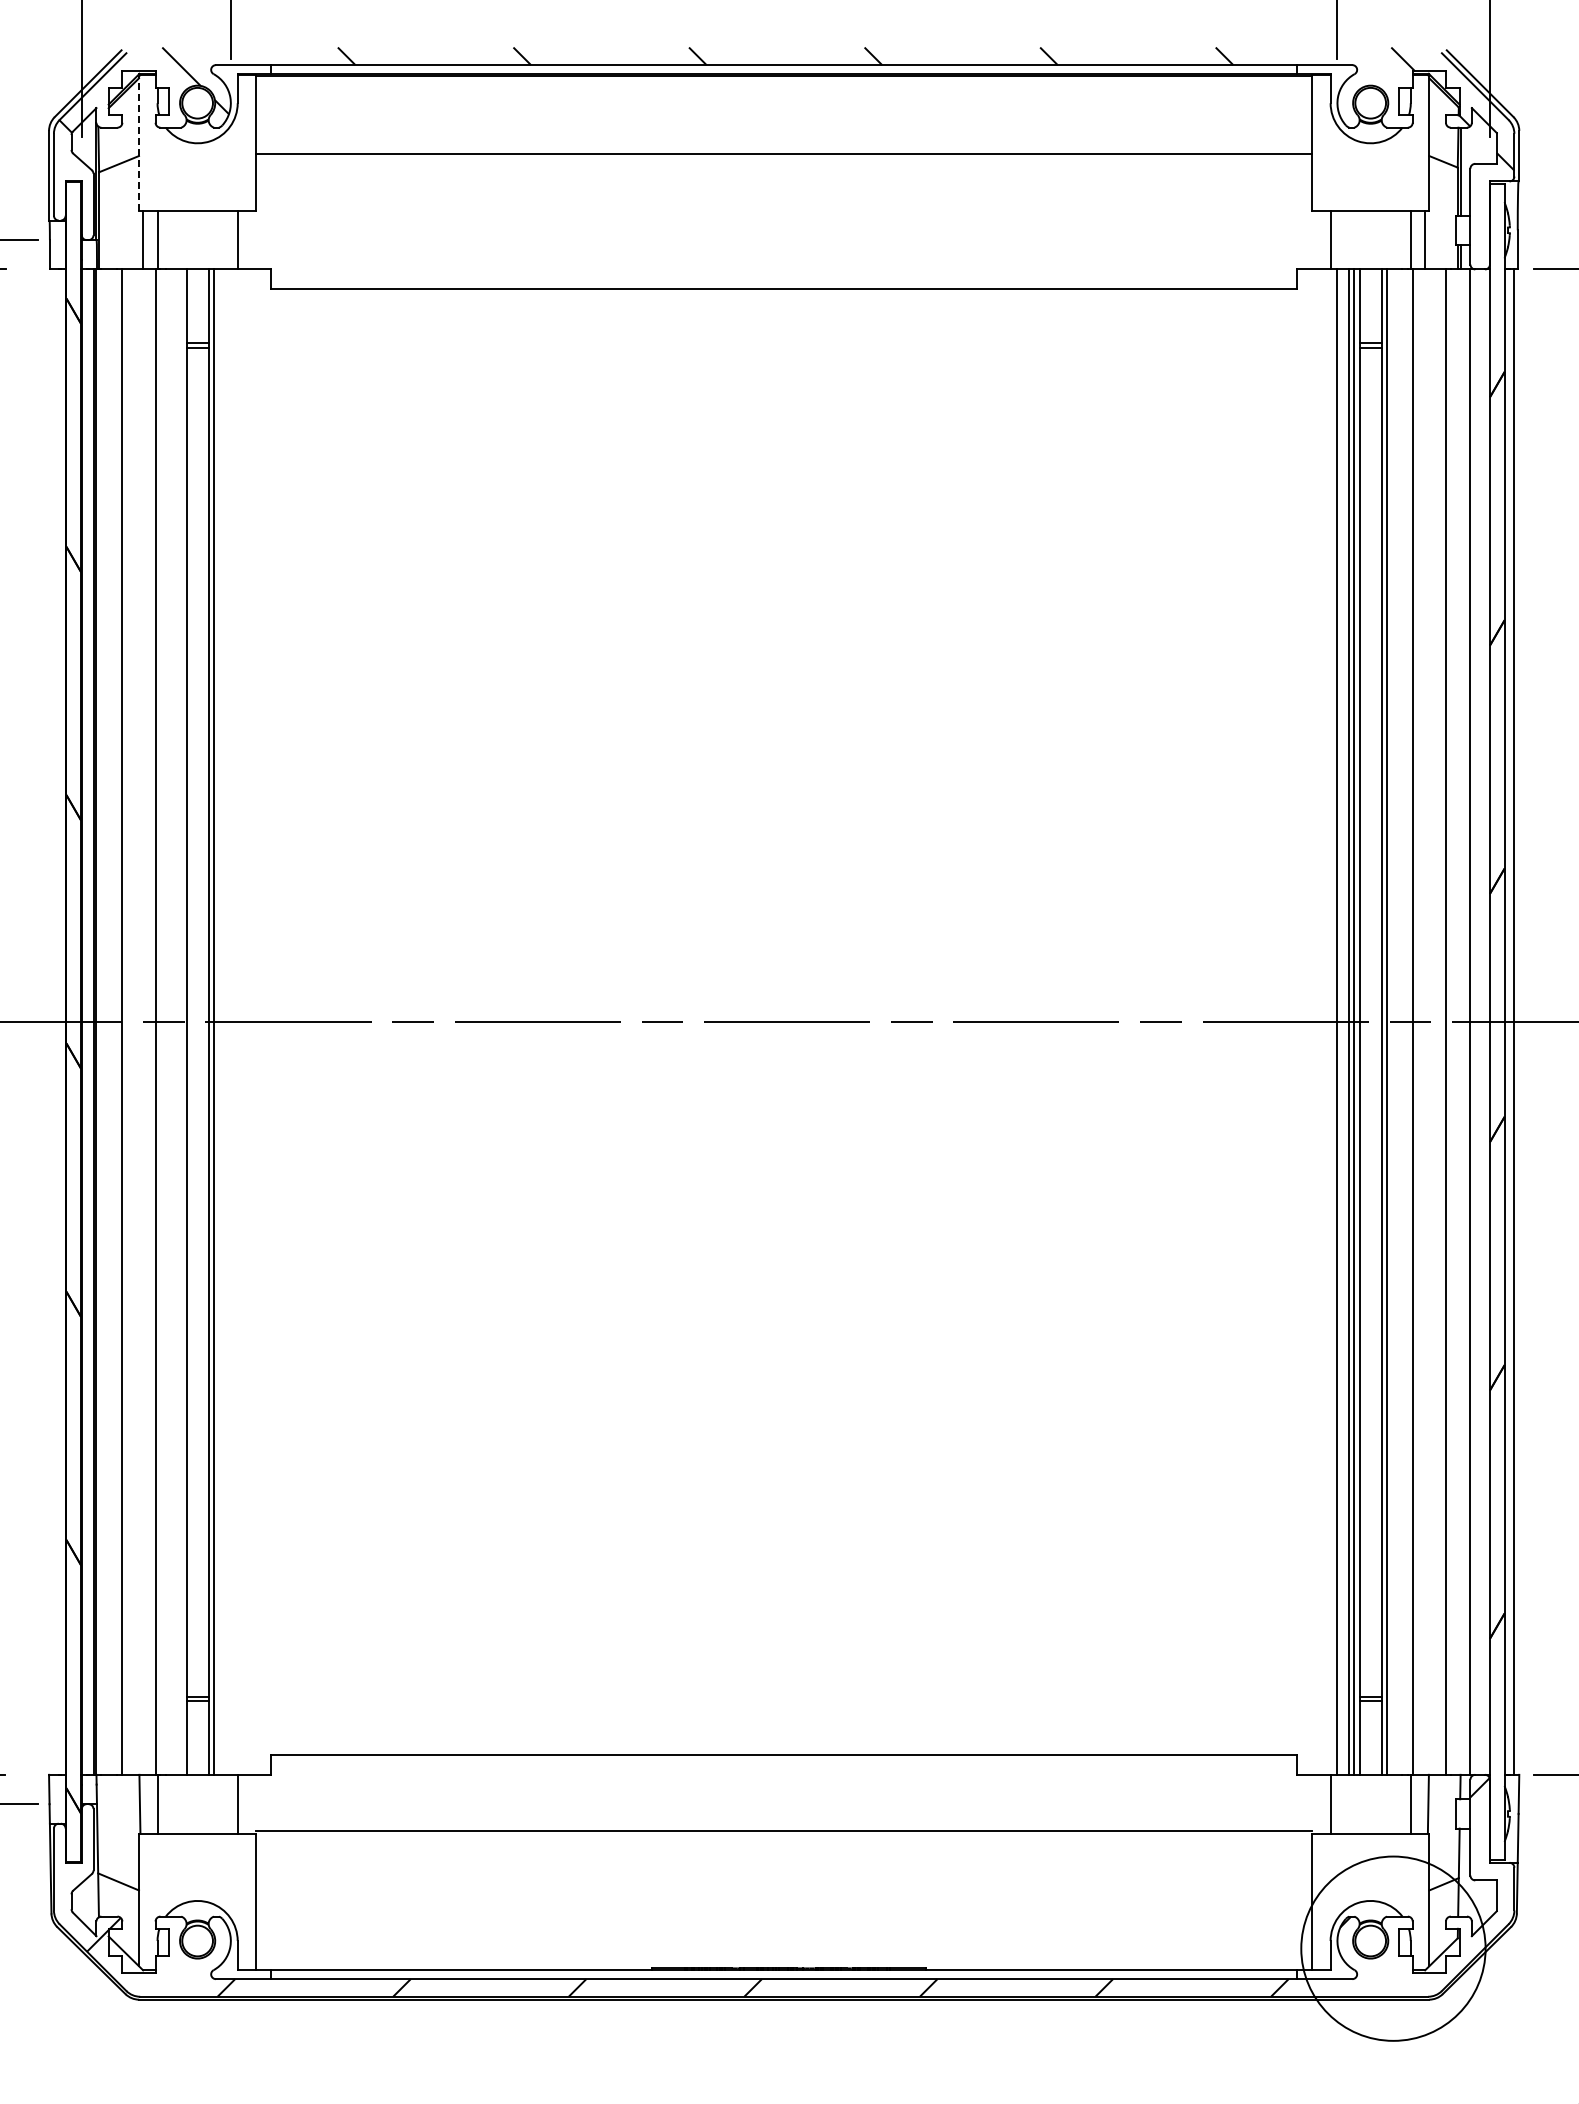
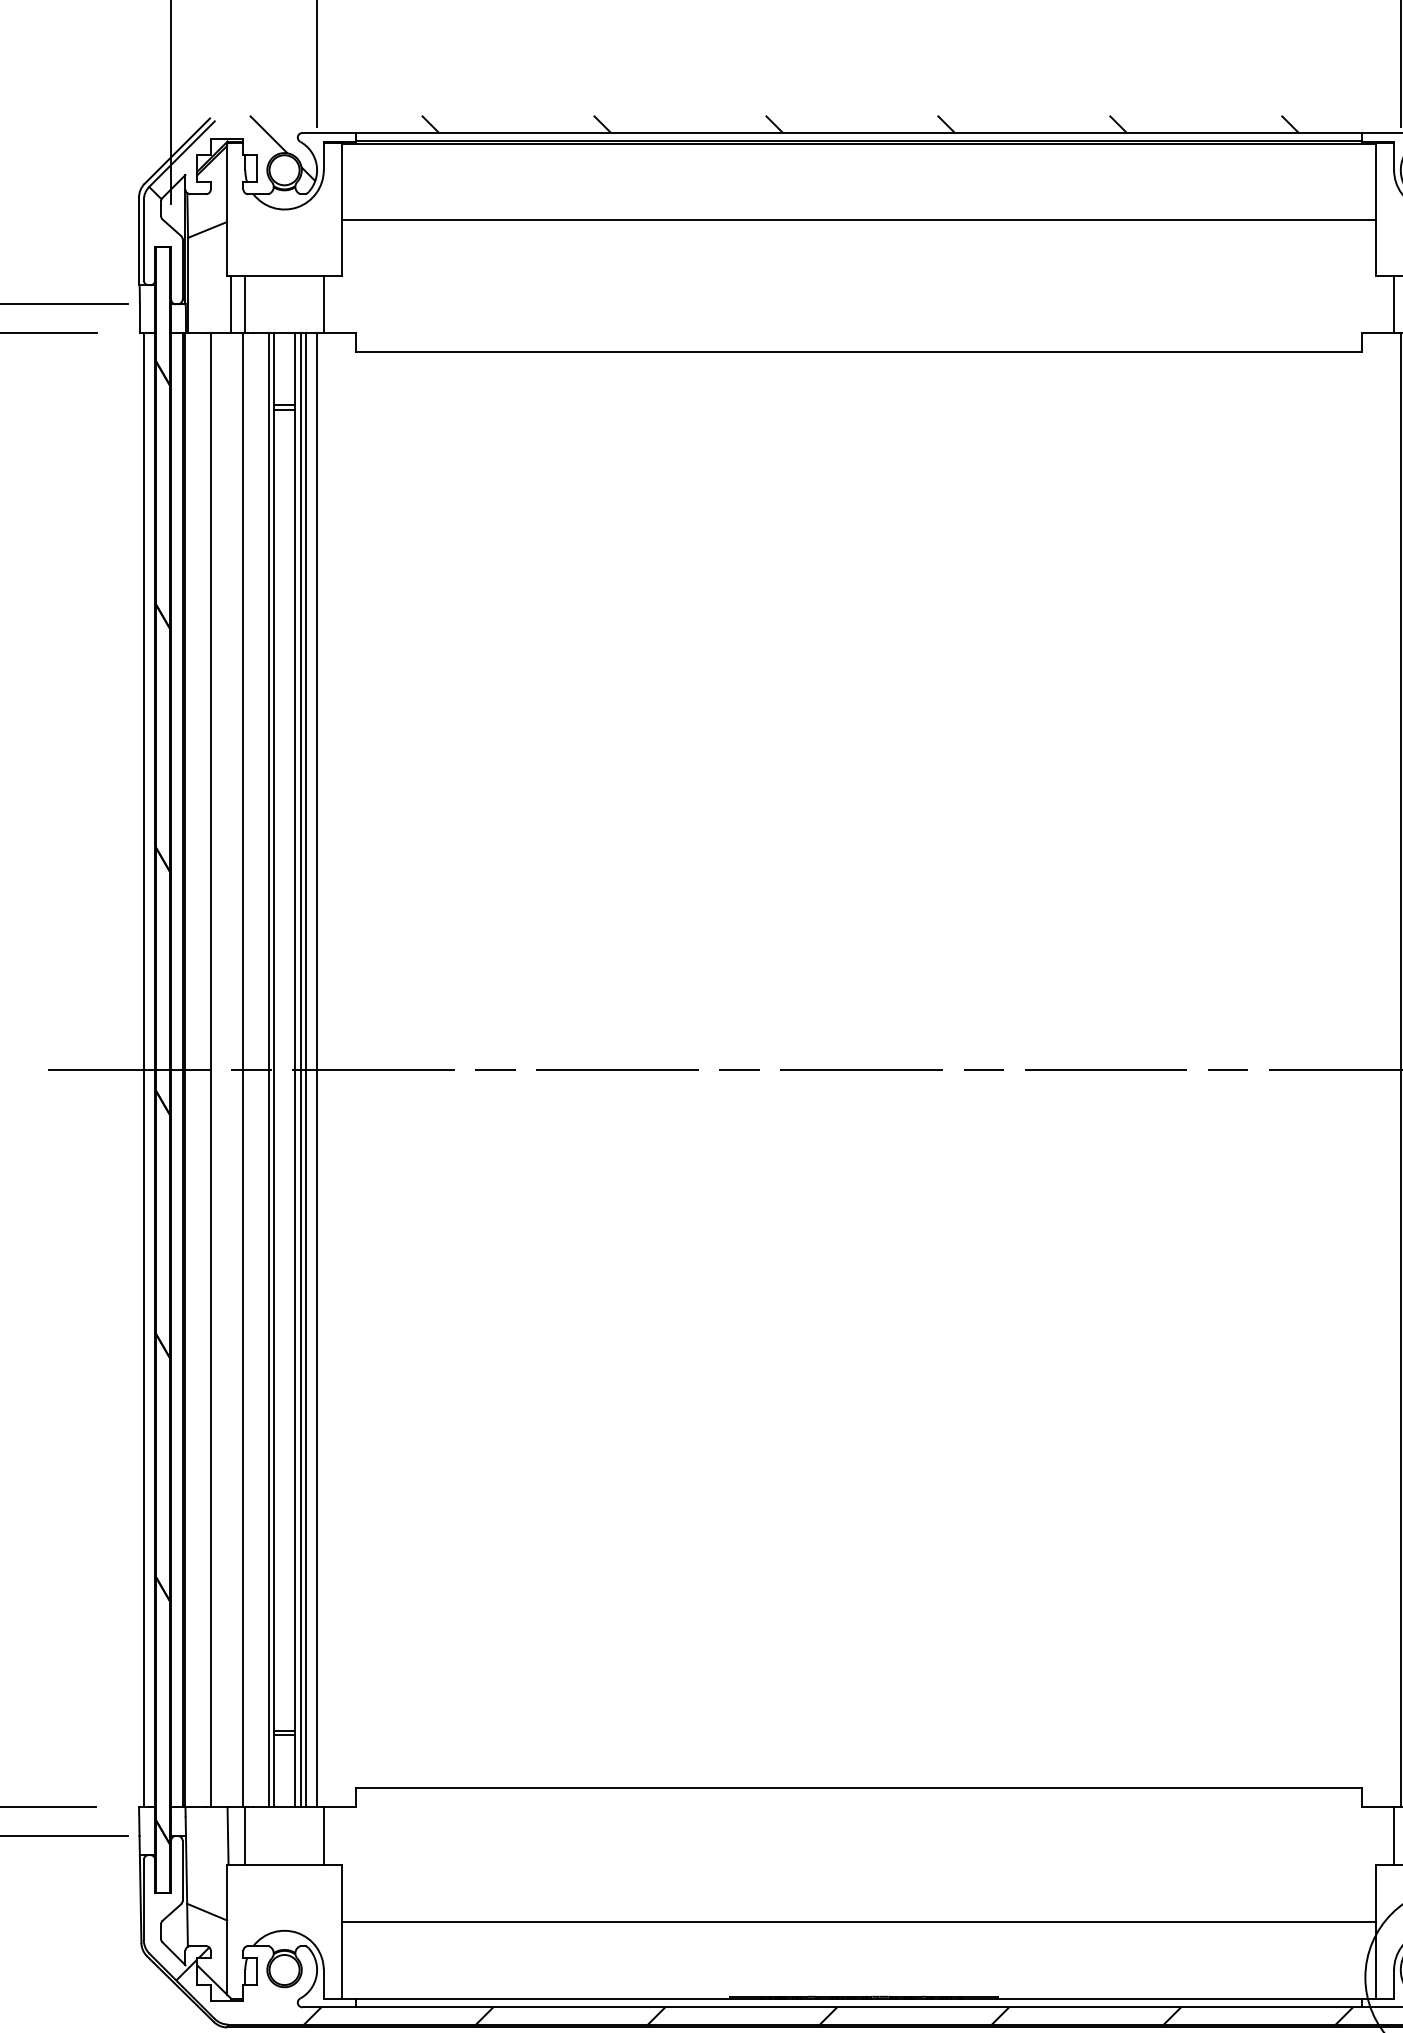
line: (138, 143) -> (226, 209), dashed -> solid
line: (53, 1021) -> (143, 1069), added
line: (181, 1021) -> (268, 1069), added
line: (219, 1021) -> (305, 1069), added
line: (230, 1021) -> (316, 1069), added
line: (784, 1830) -> (859, 1921), moved

